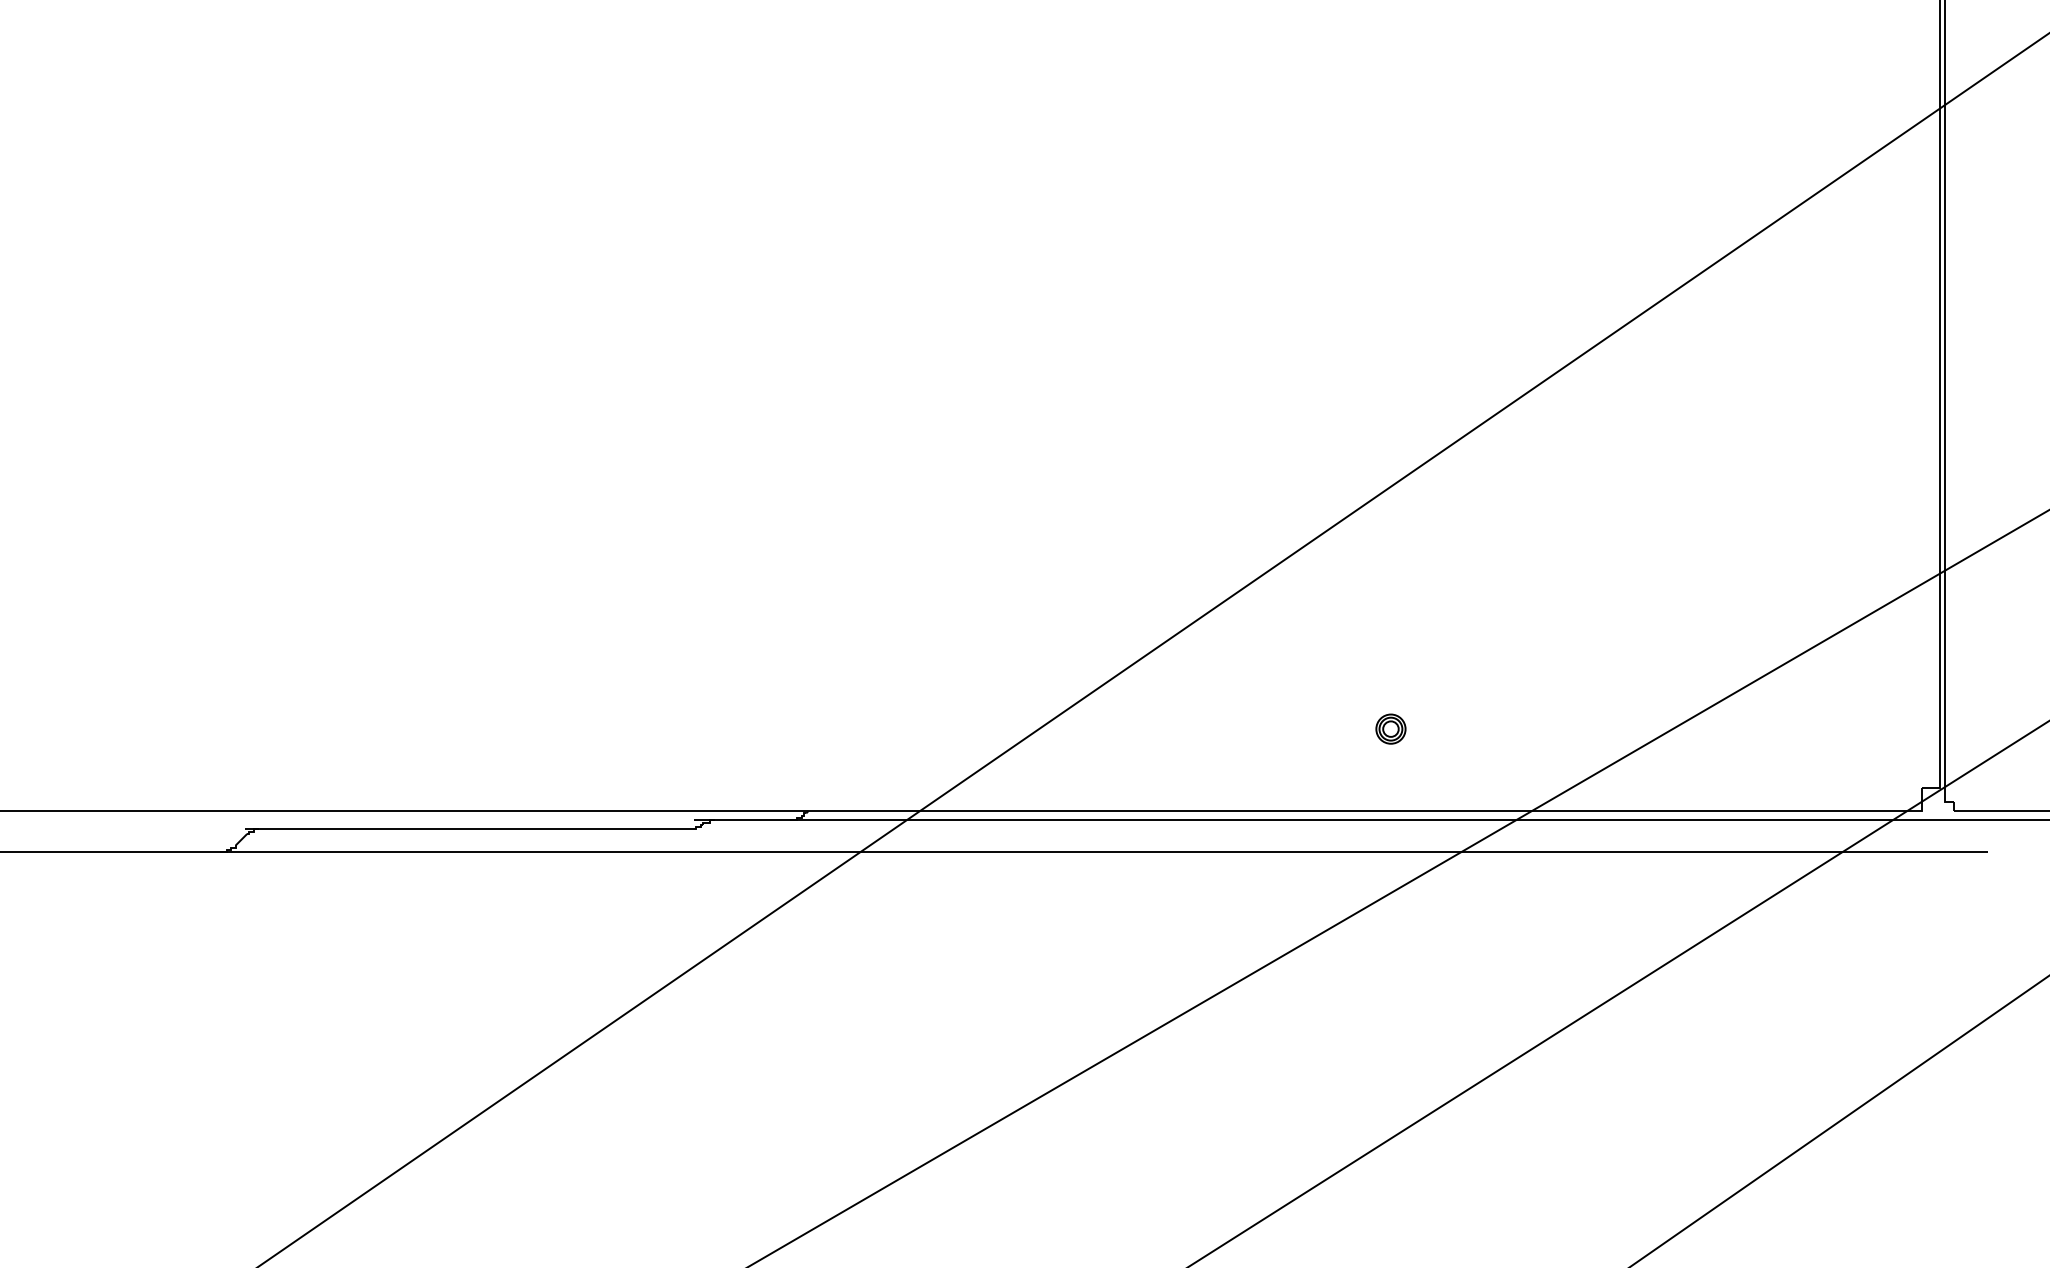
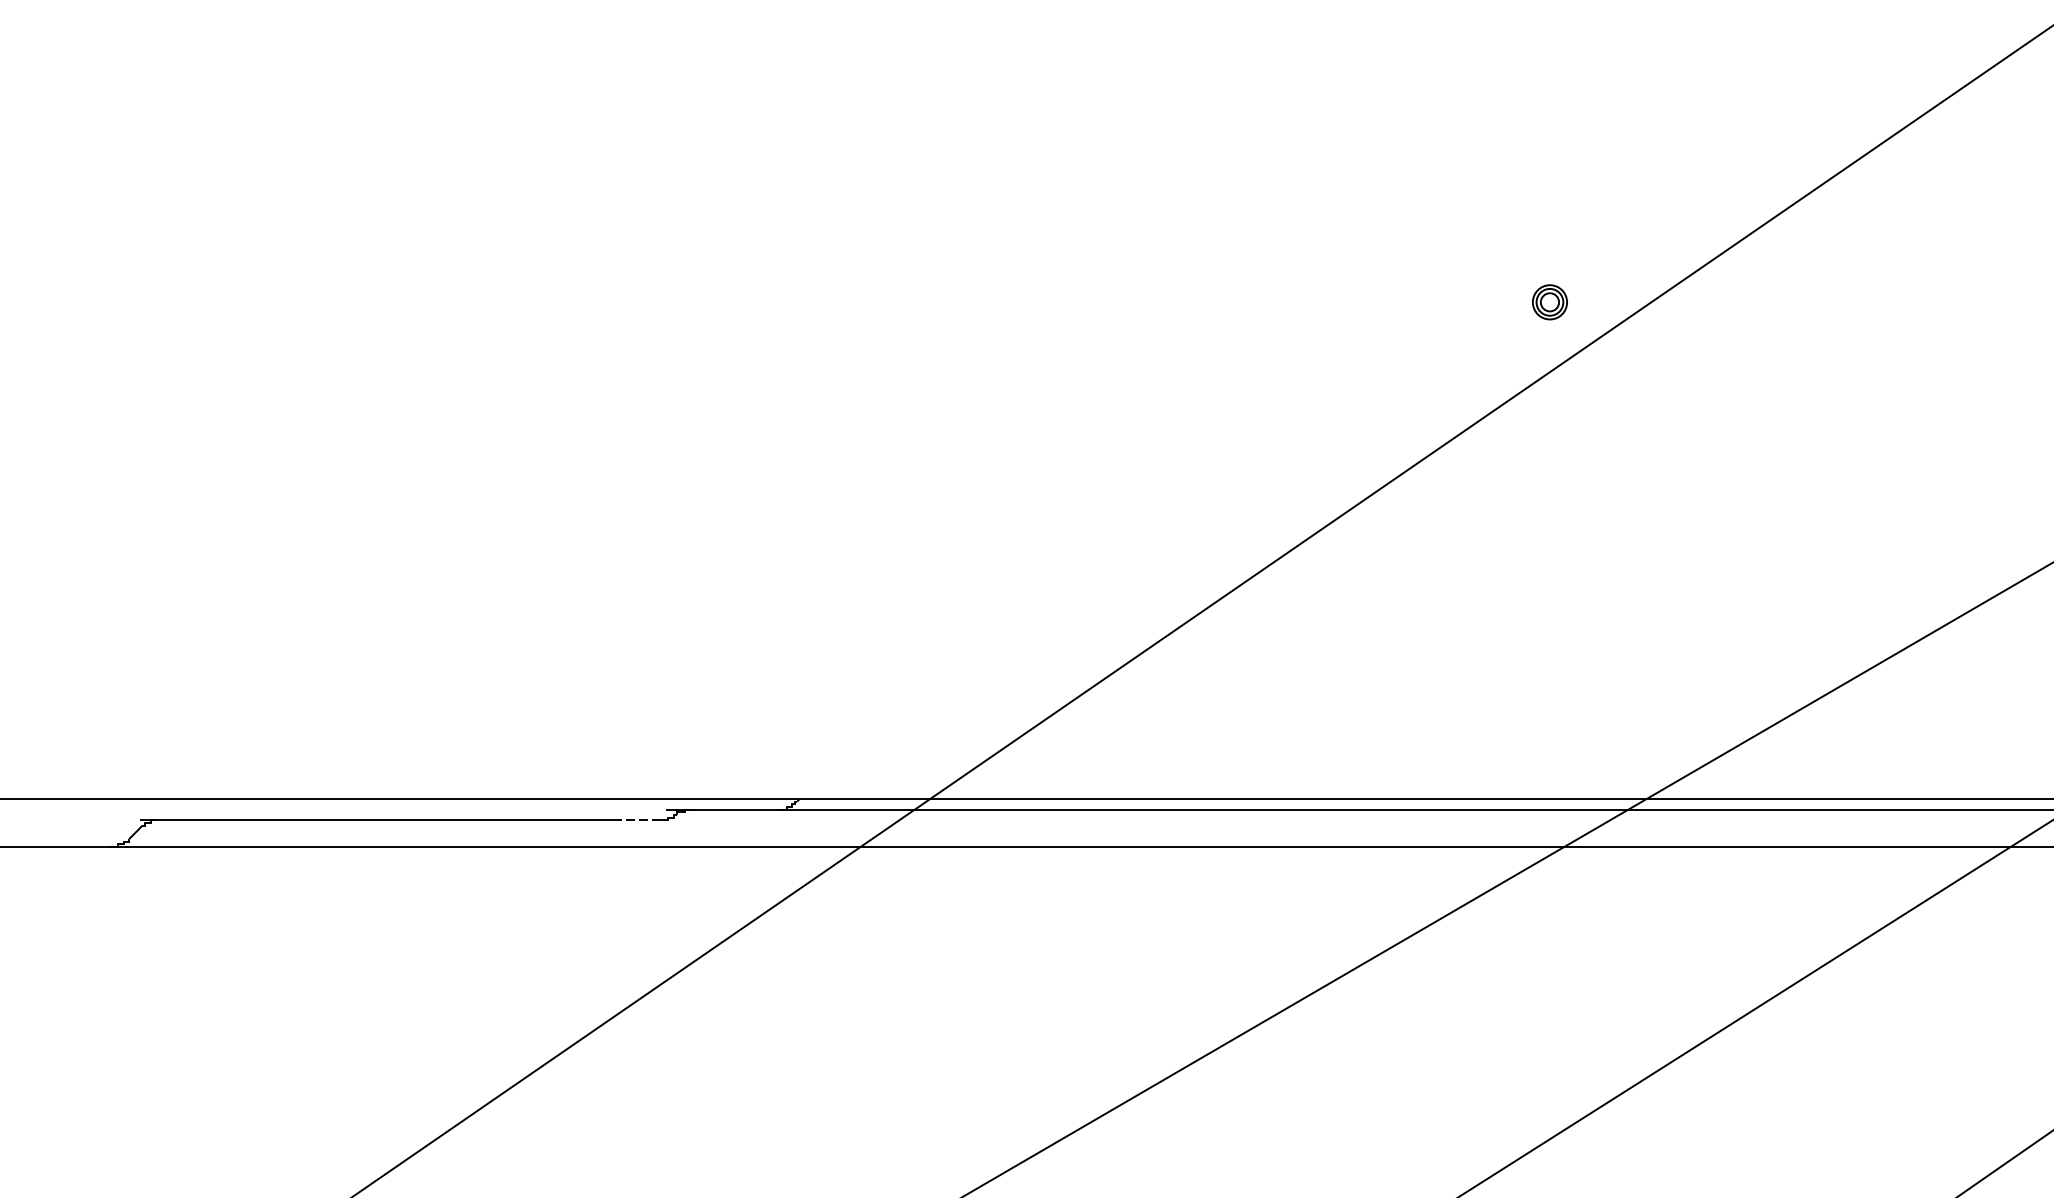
part: (1390, 728) -> (1549, 301), moved
line: (670, 829) -> (638, 820), solid -> dashed

